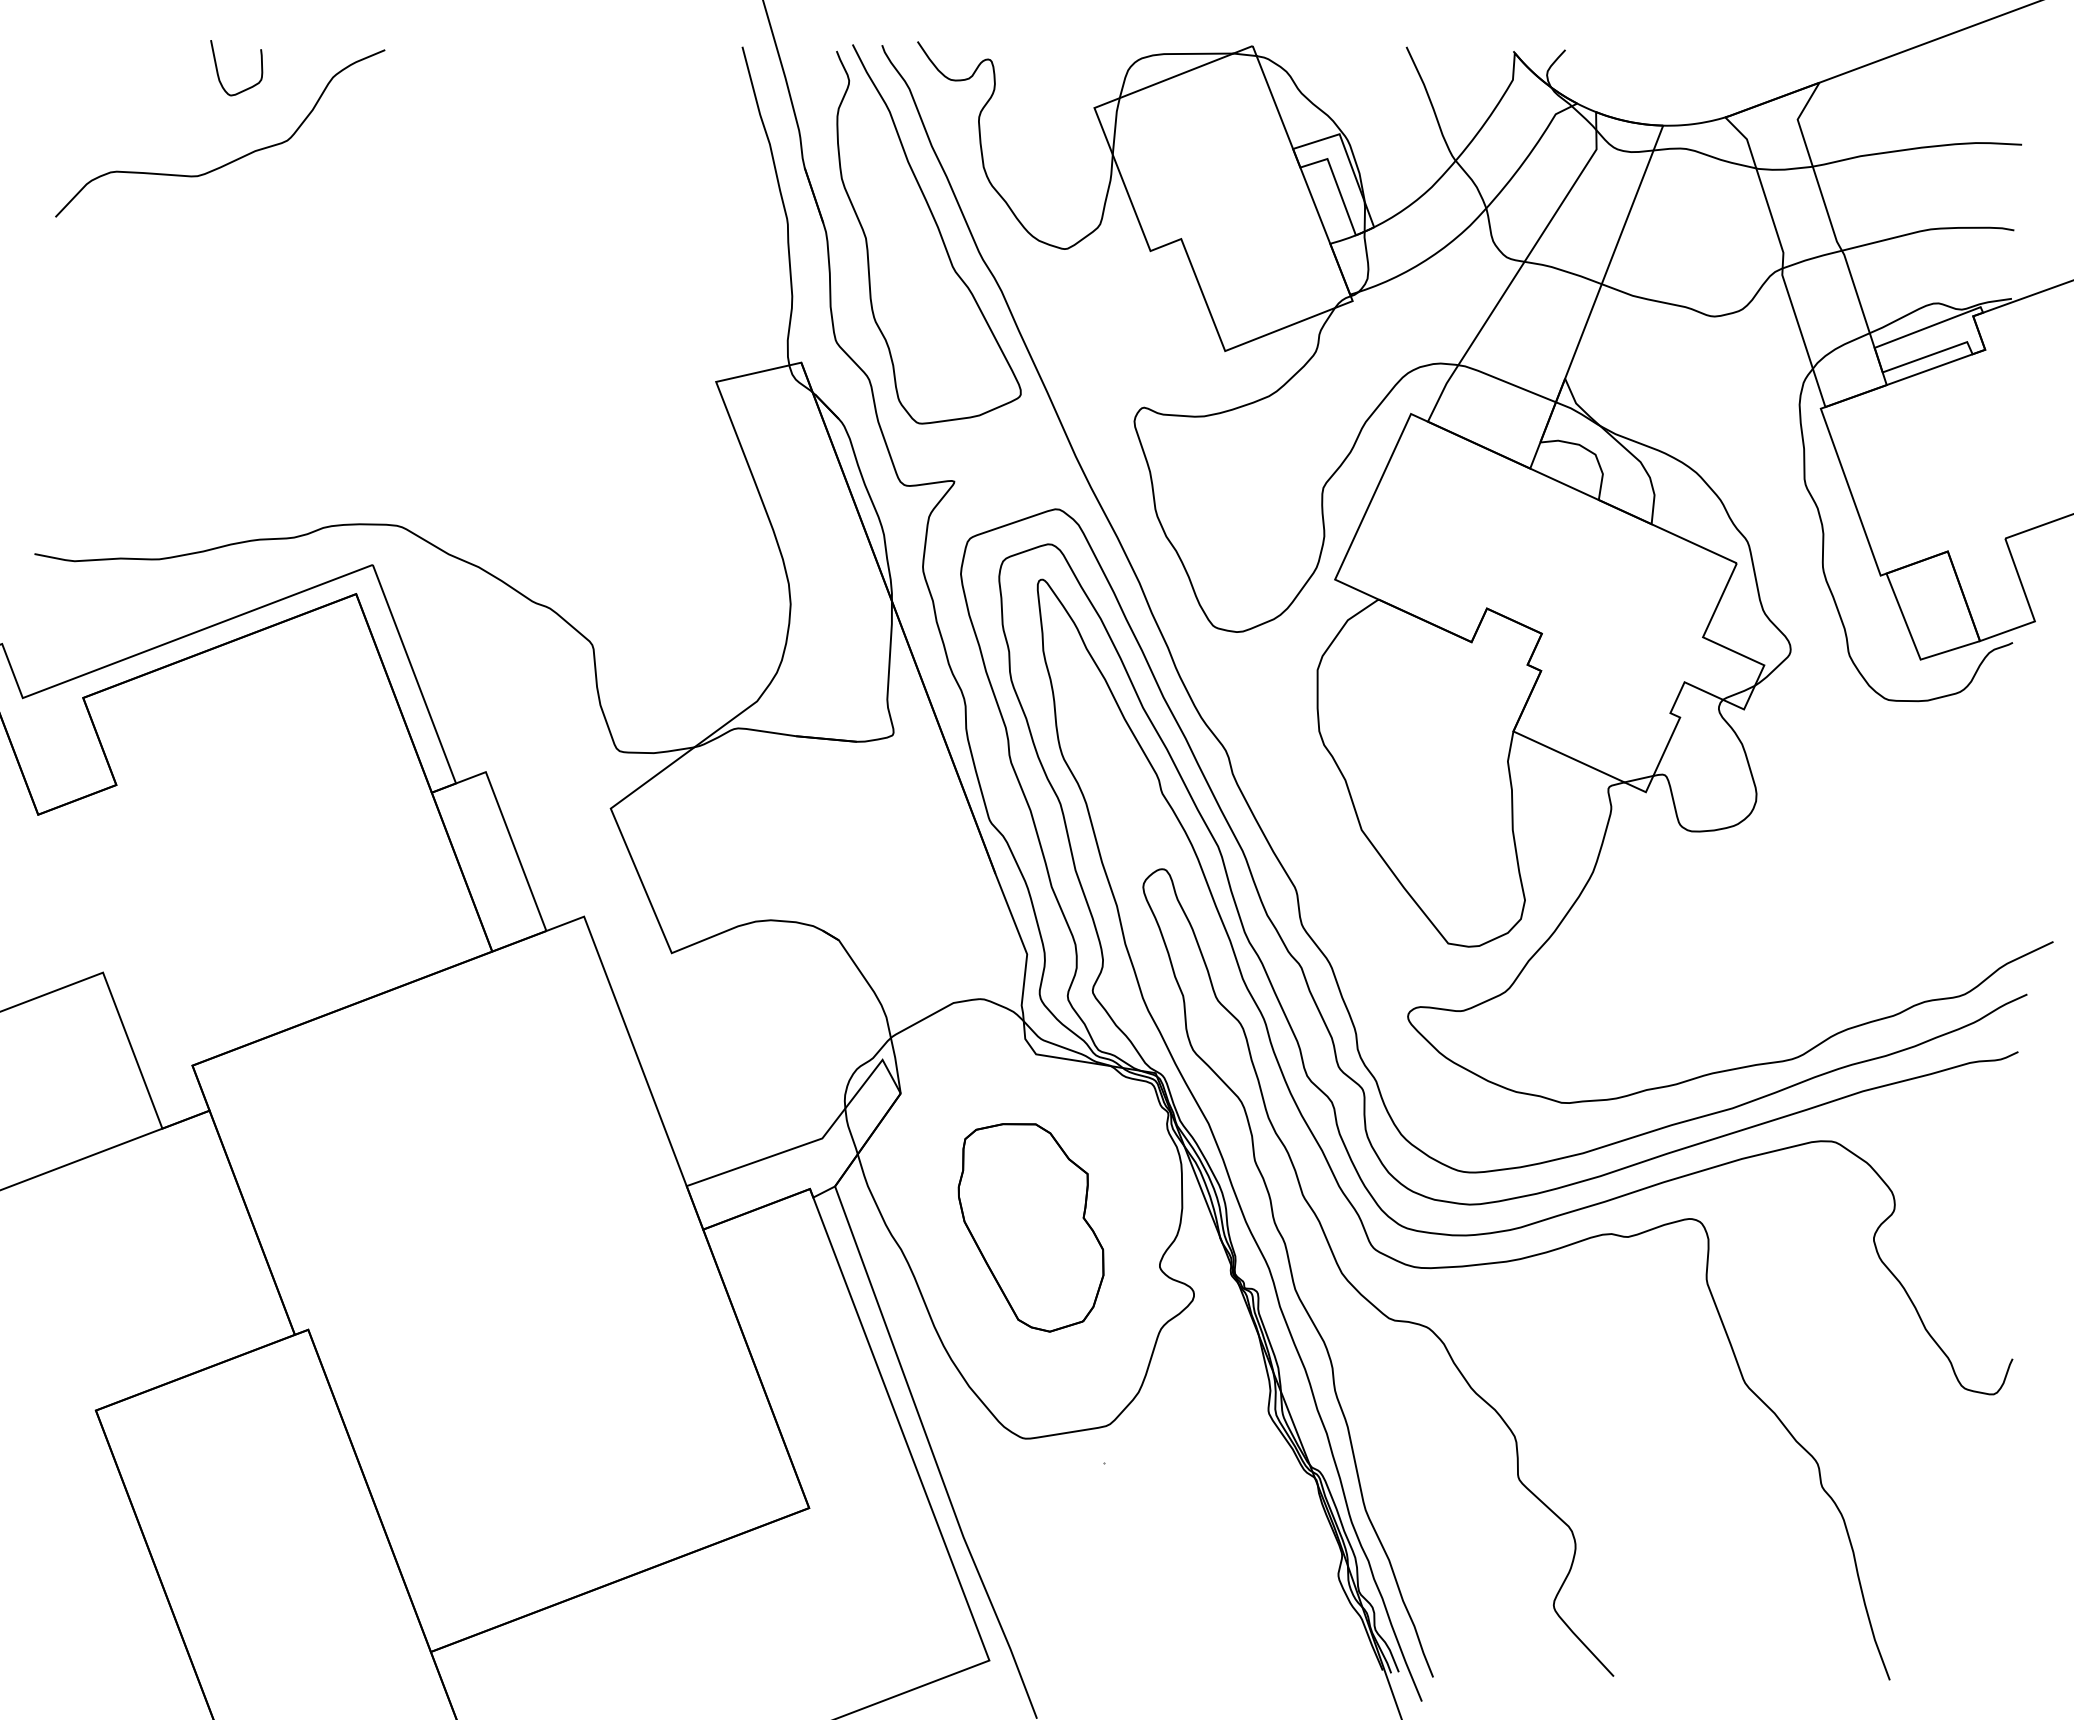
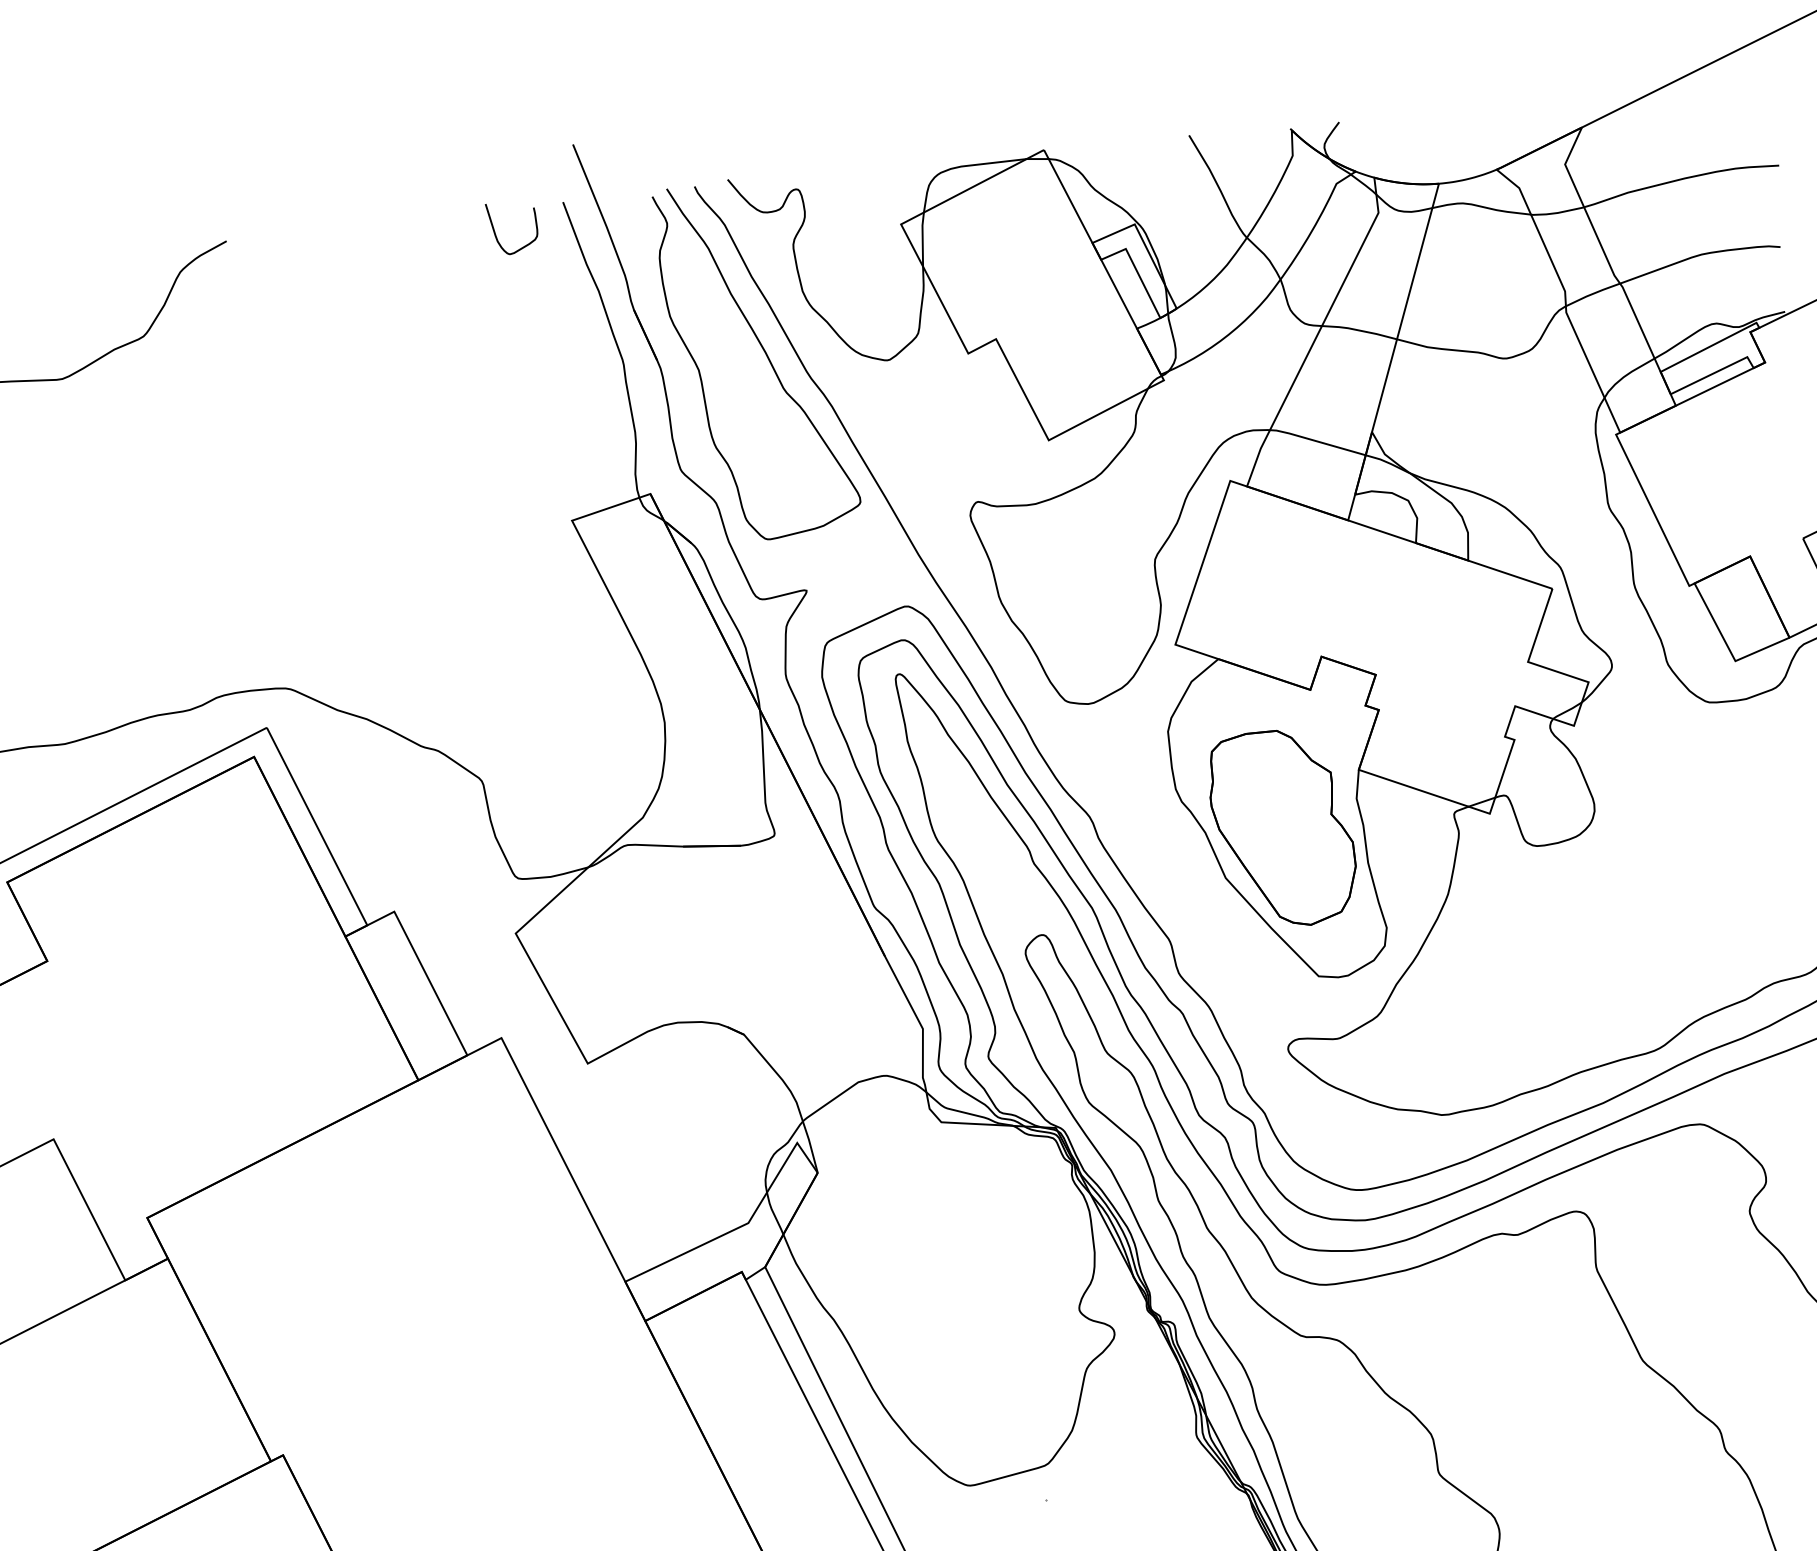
curve: (218, 71) -> (495, 232), moved
part: (1030, 1227) -> (1282, 828), moved

